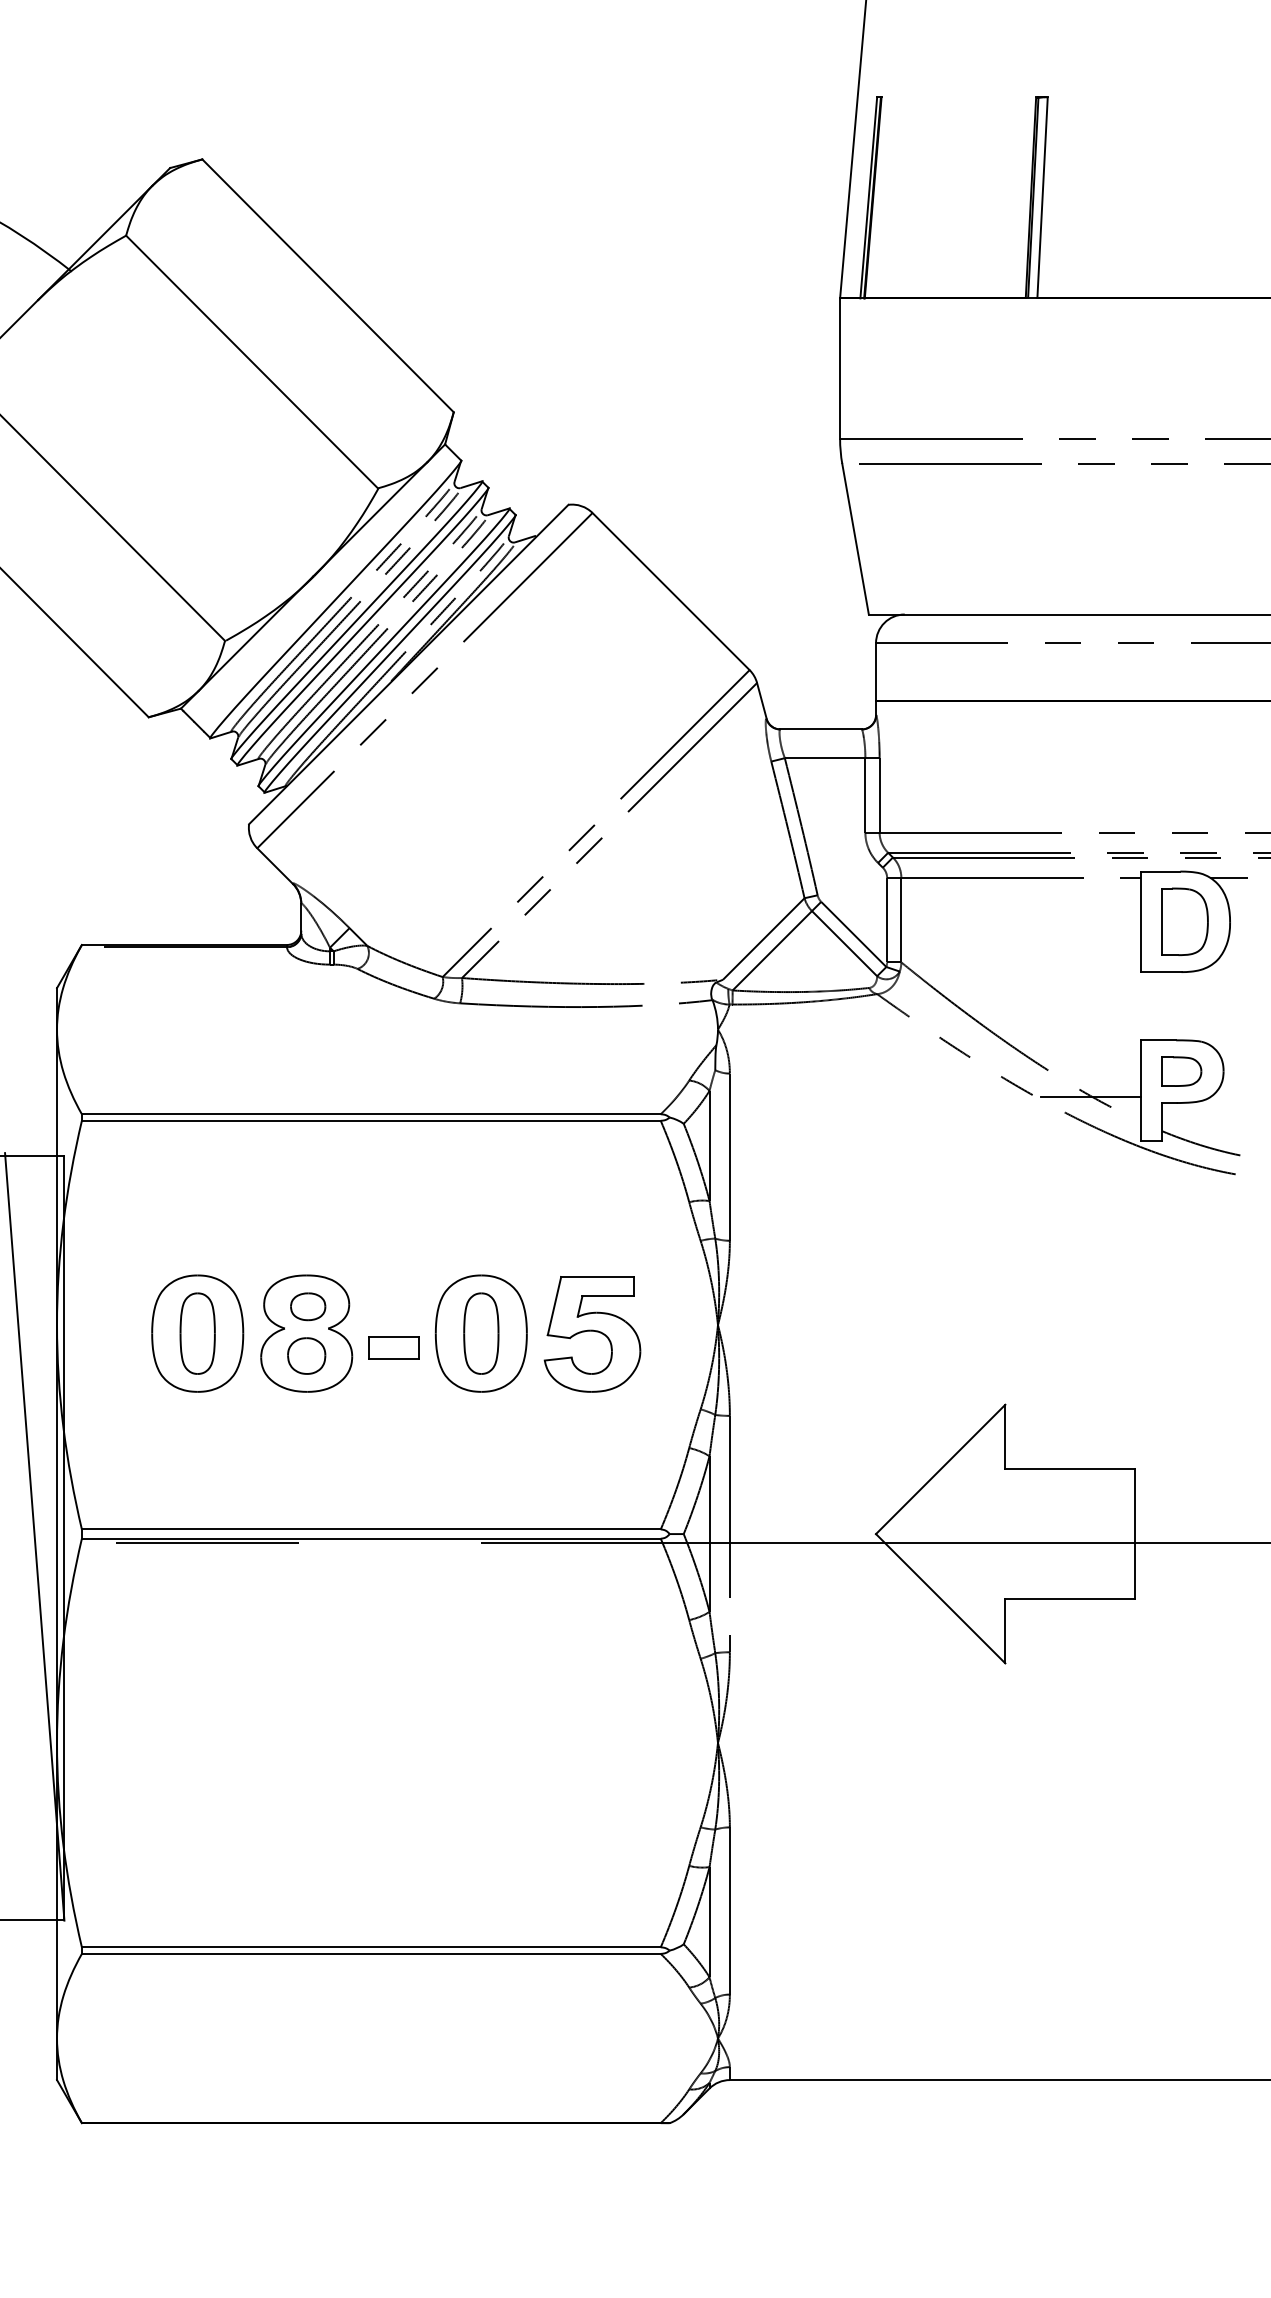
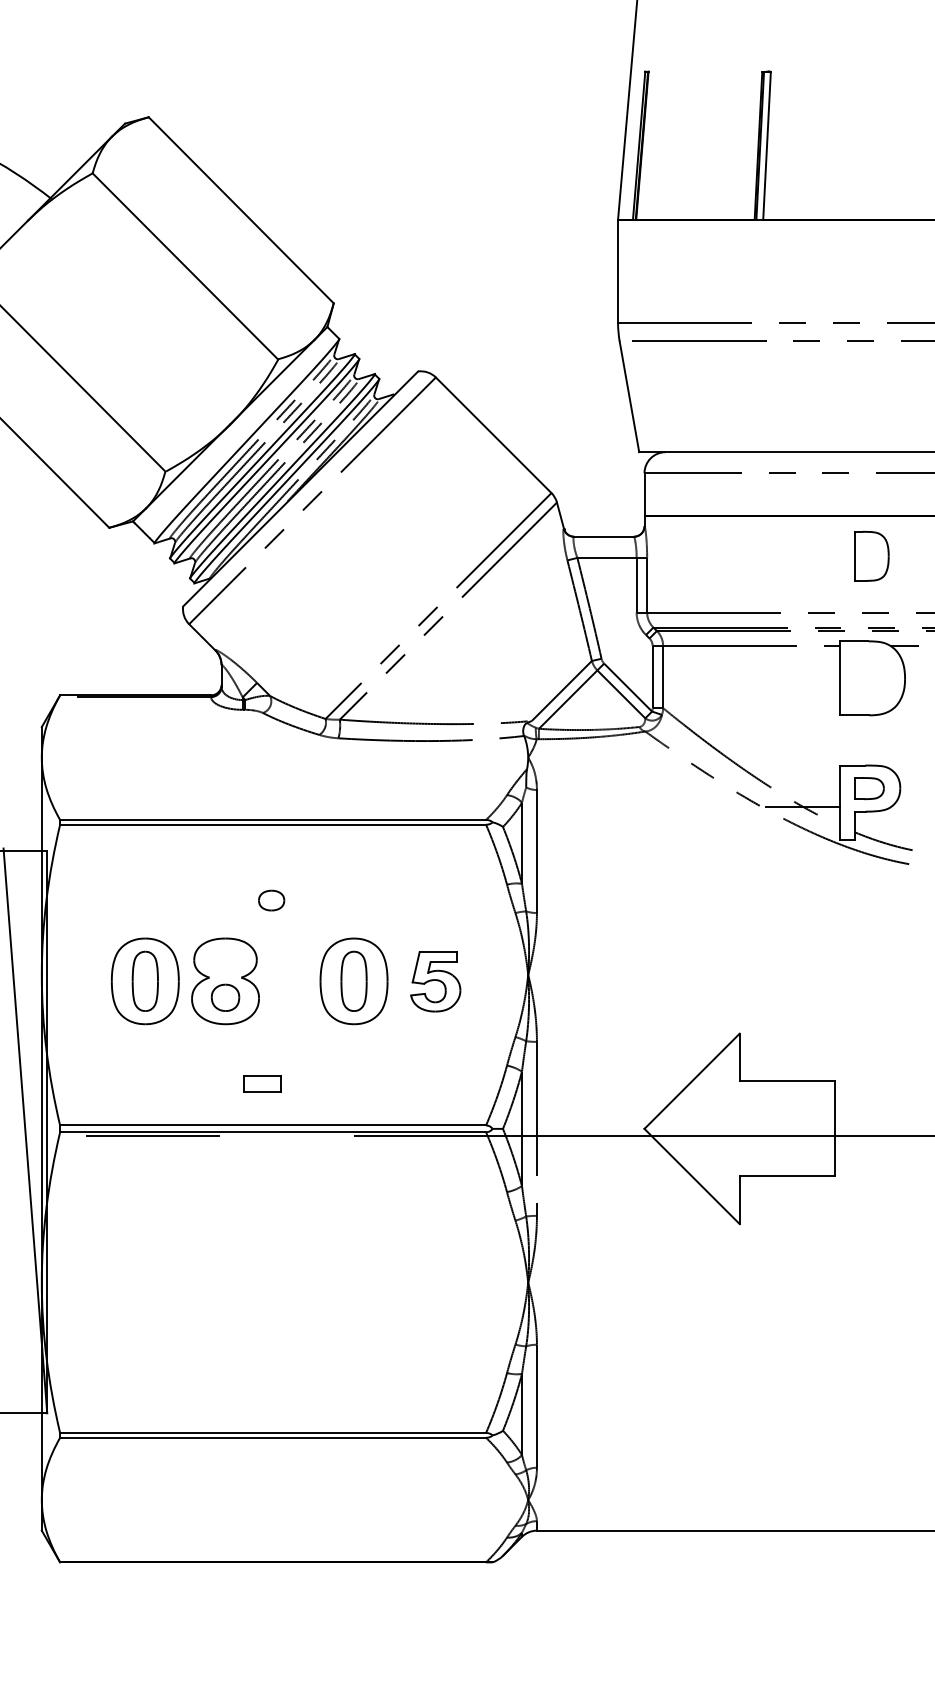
part: (1184, 920) -> (871, 555), moved
part: (308, 1306) -> (271, 900), moved
part: (592, 1333) -> (435, 981), size x0.7
part: (393, 1347) -> (262, 1083), moved

